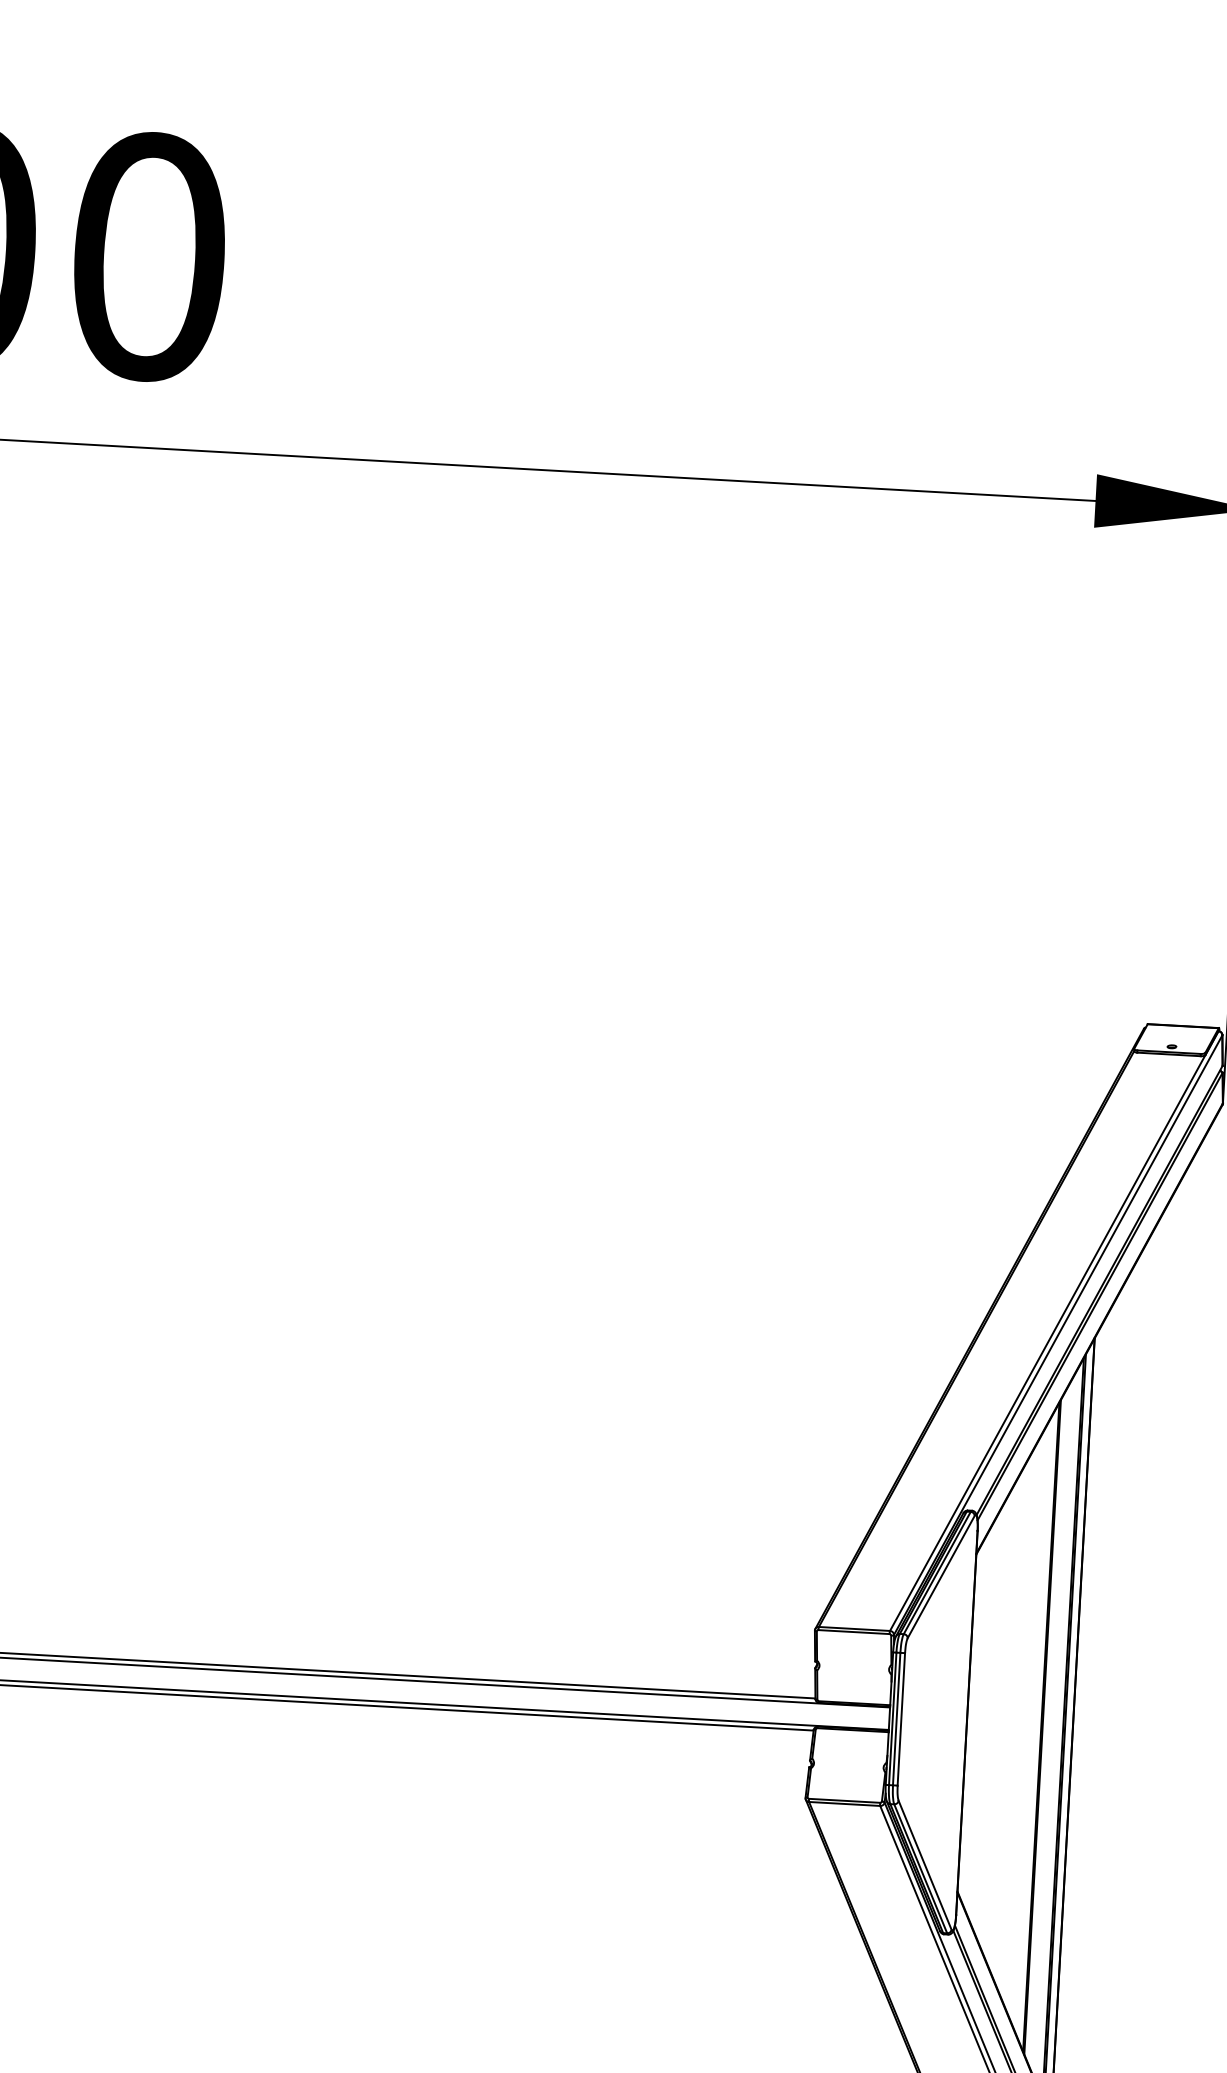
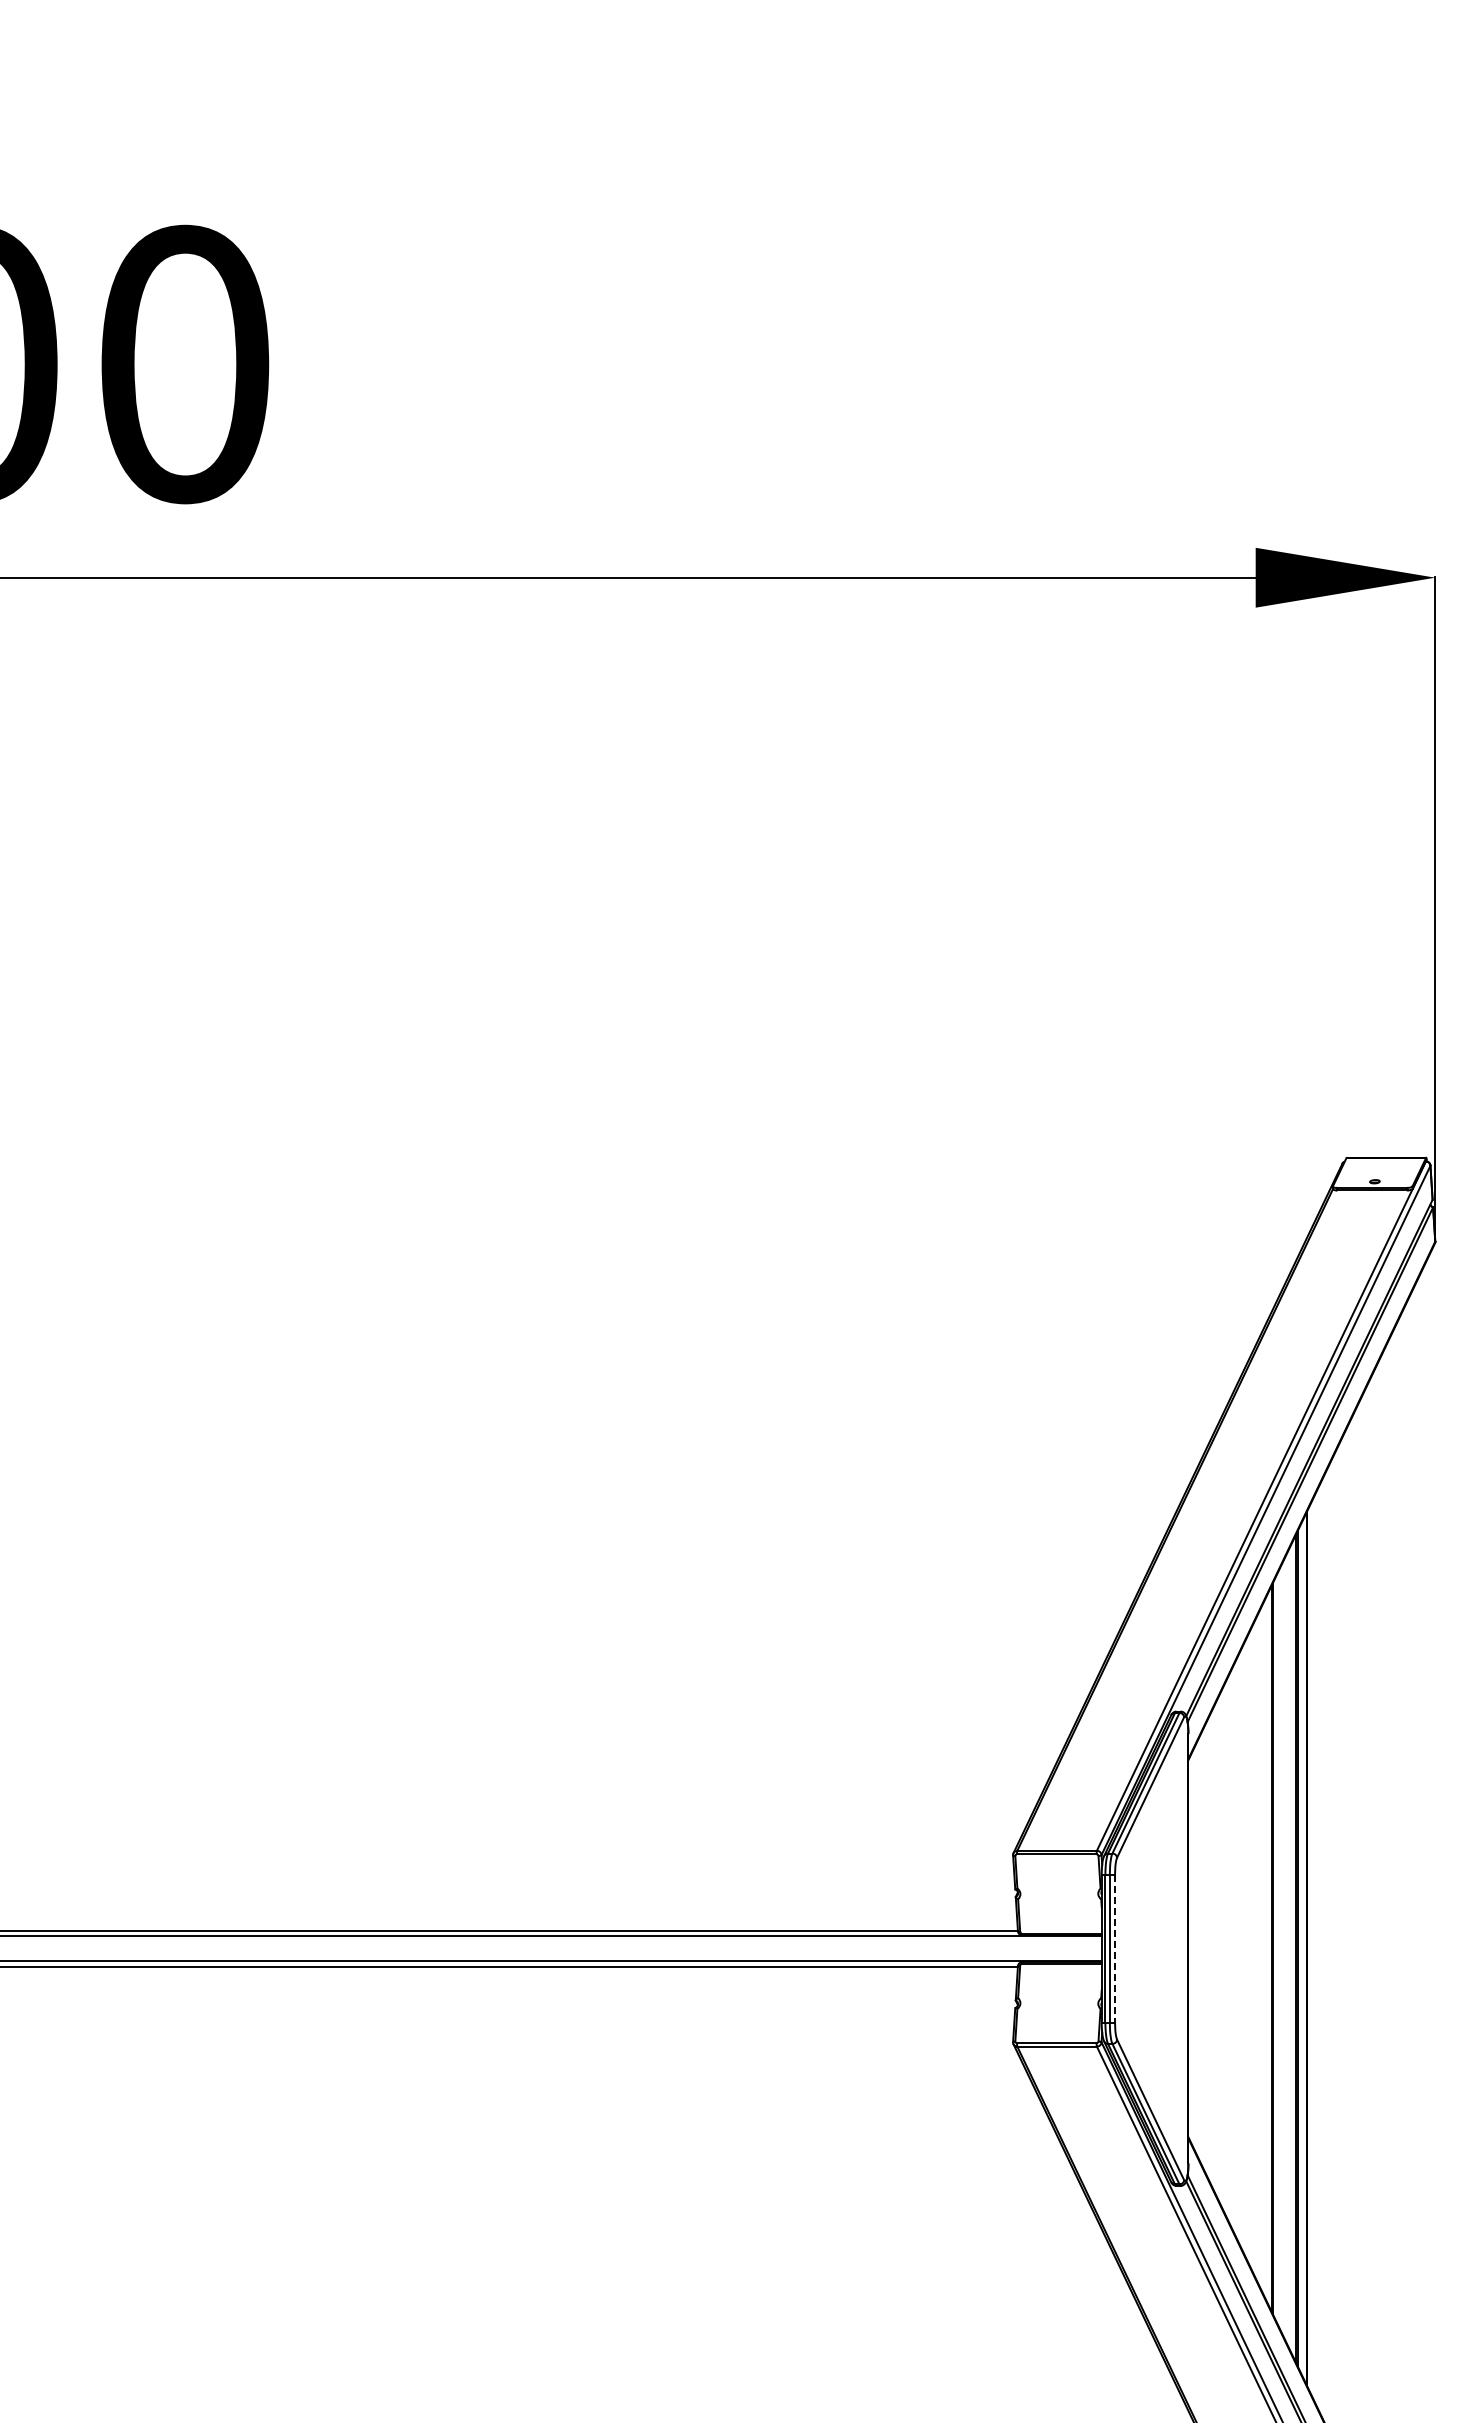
line: (901, 1720) -> (1115, 1949), solid -> dashed

